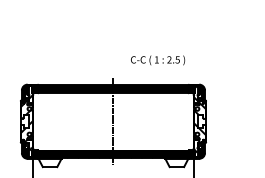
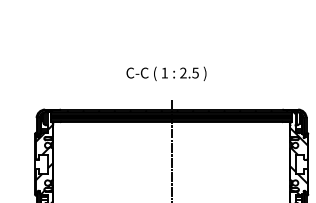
text: (158, 60) -> (167, 73), moved

